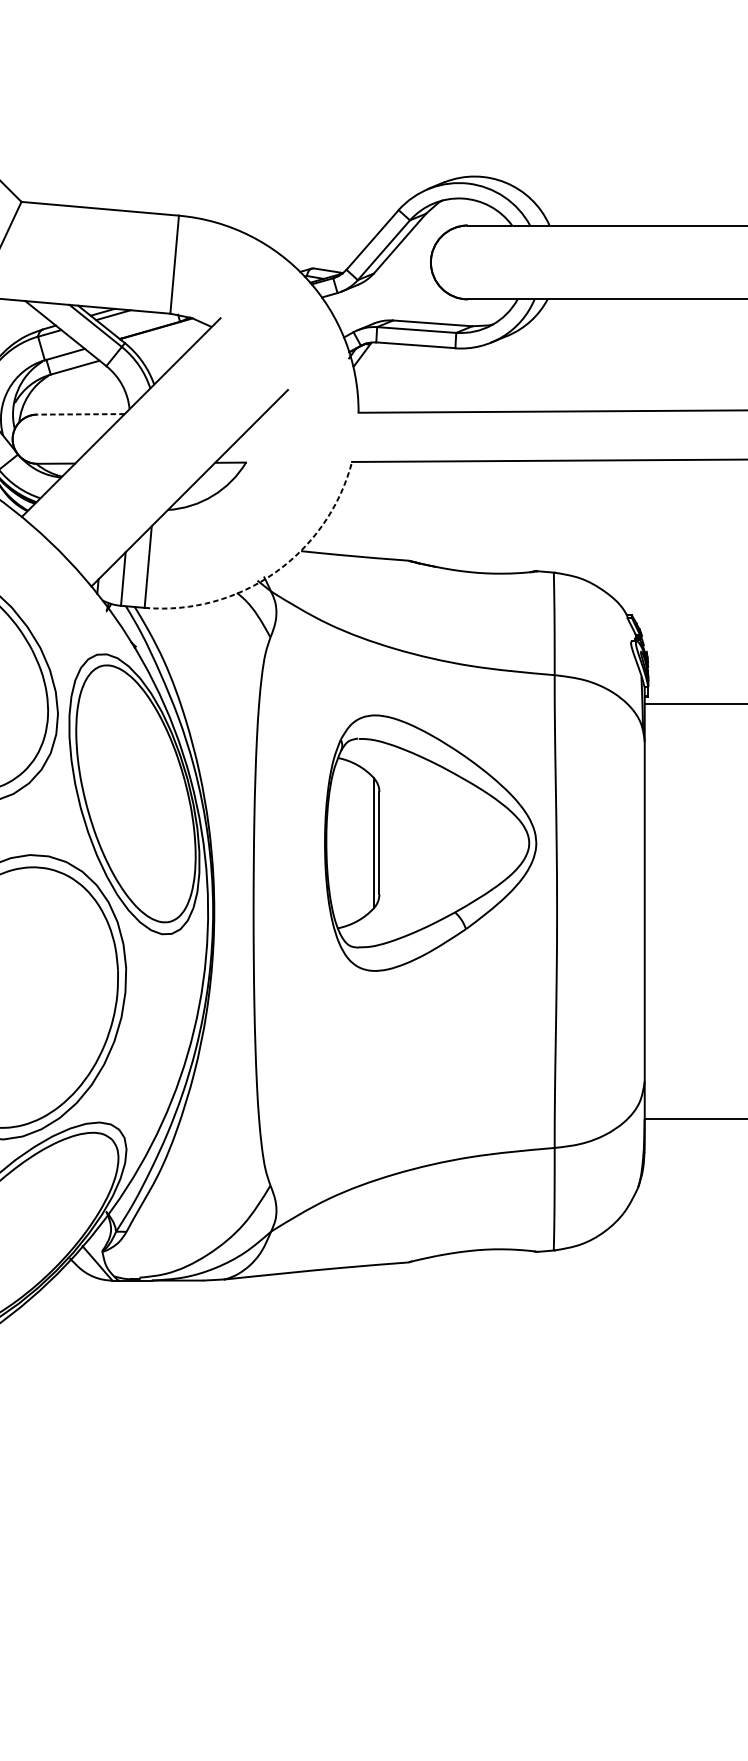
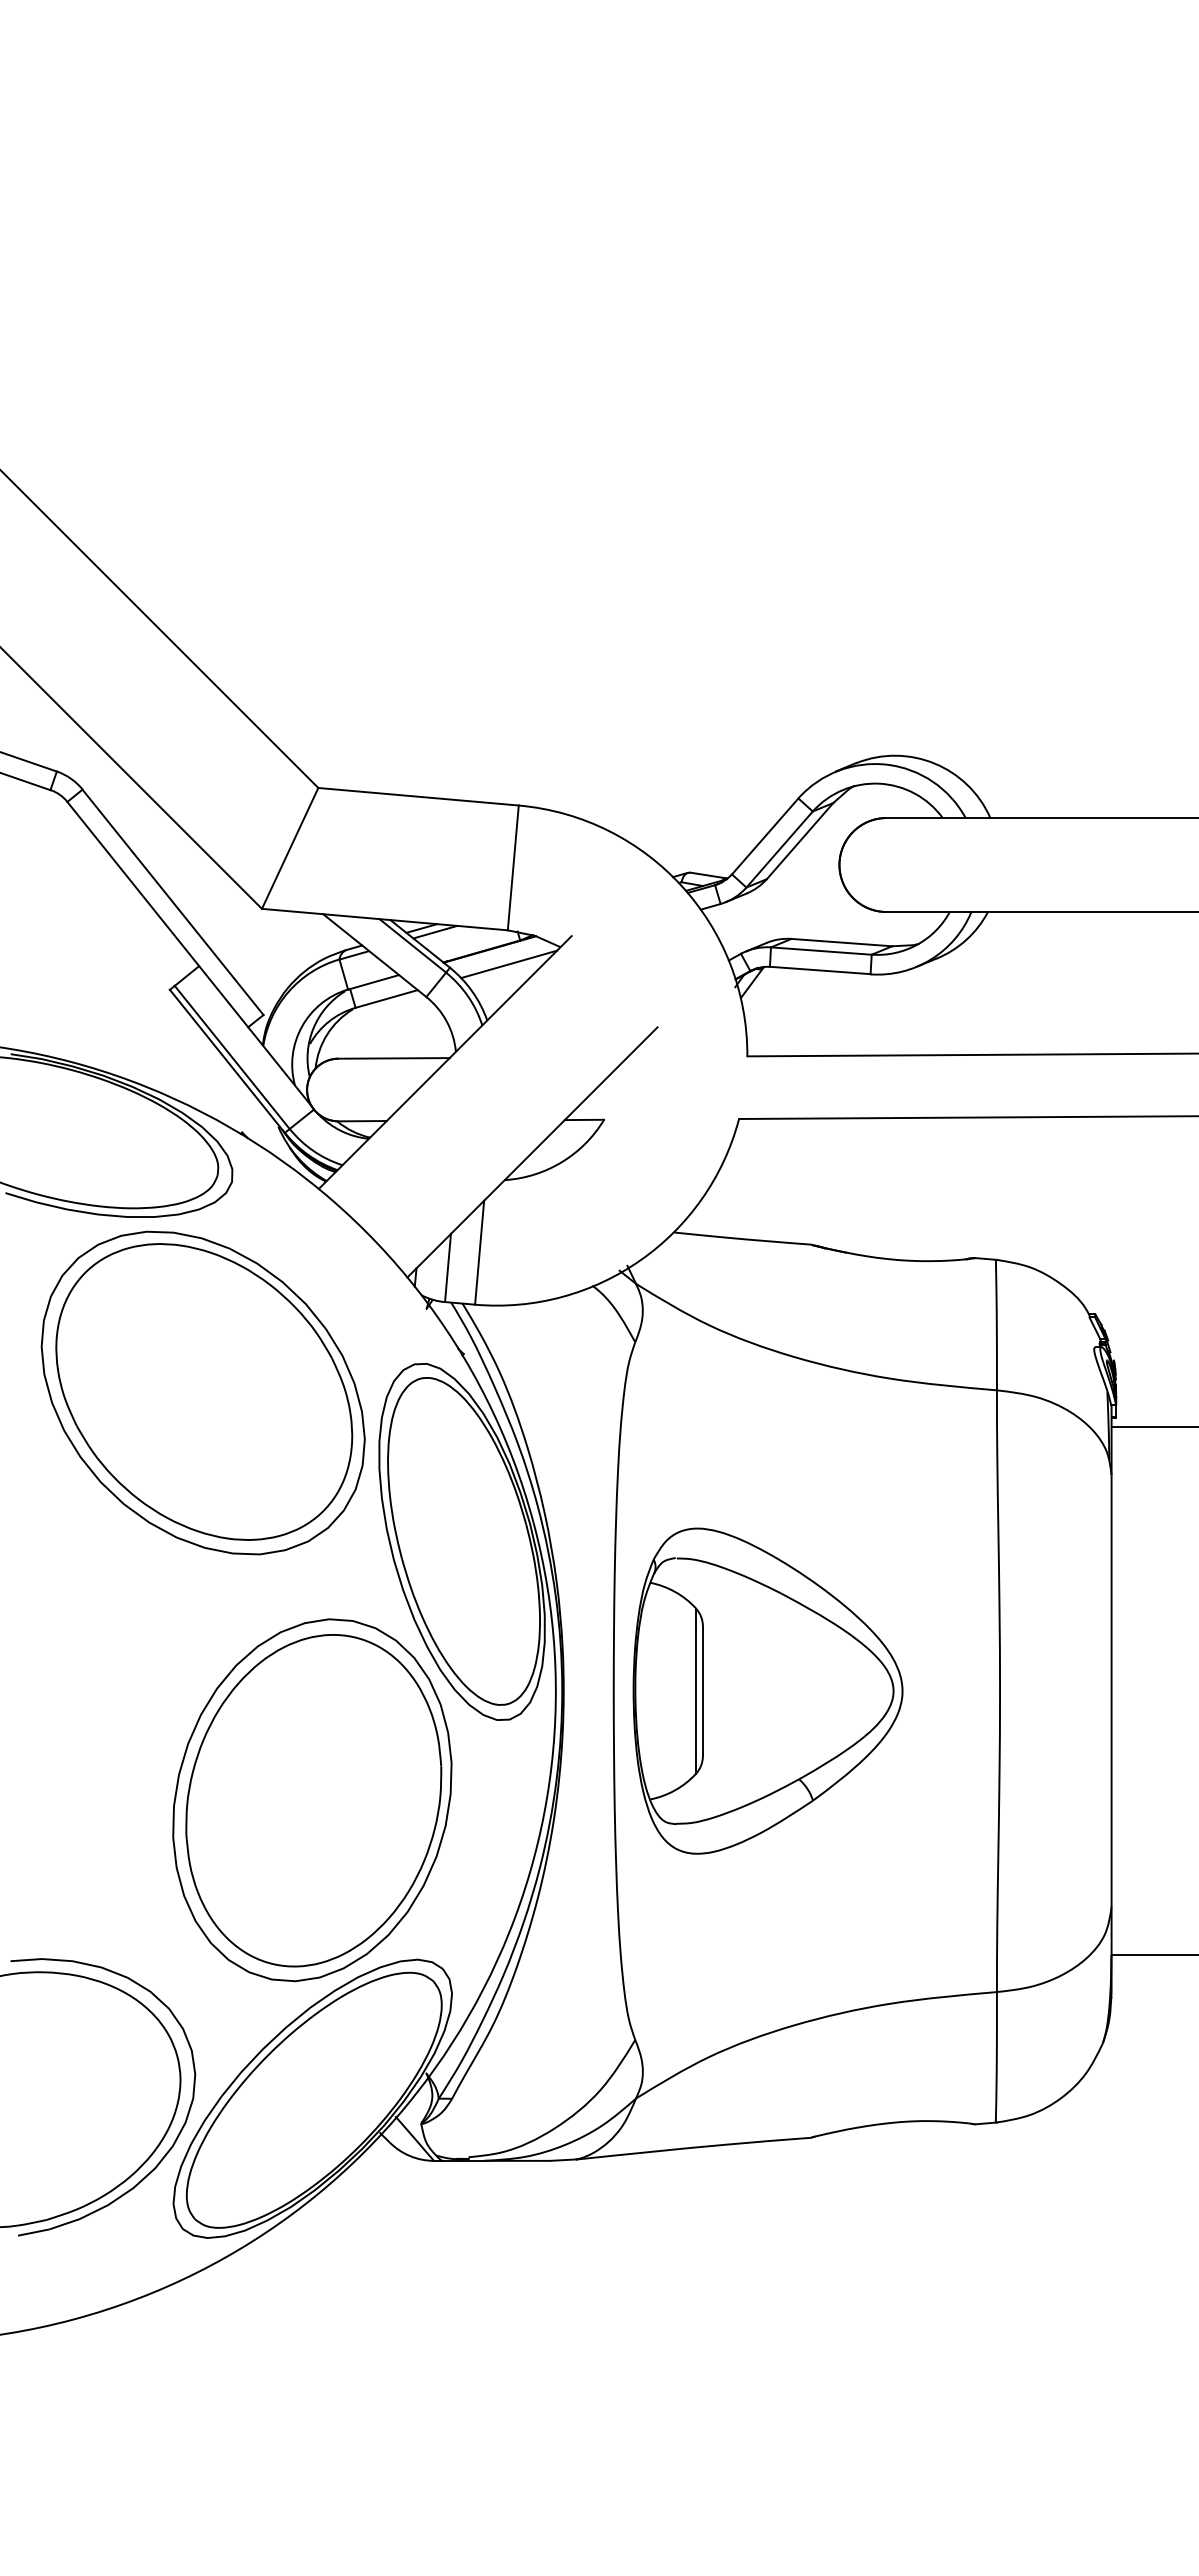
line: (171, 340) -> (509, 964), added
line: (80, 414) -> (393, 1058), dashed -> solid
arc: (274, 573) -> (640, 1260), dashed -> solid
part: (430, 842) -> (767, 1690), moved

